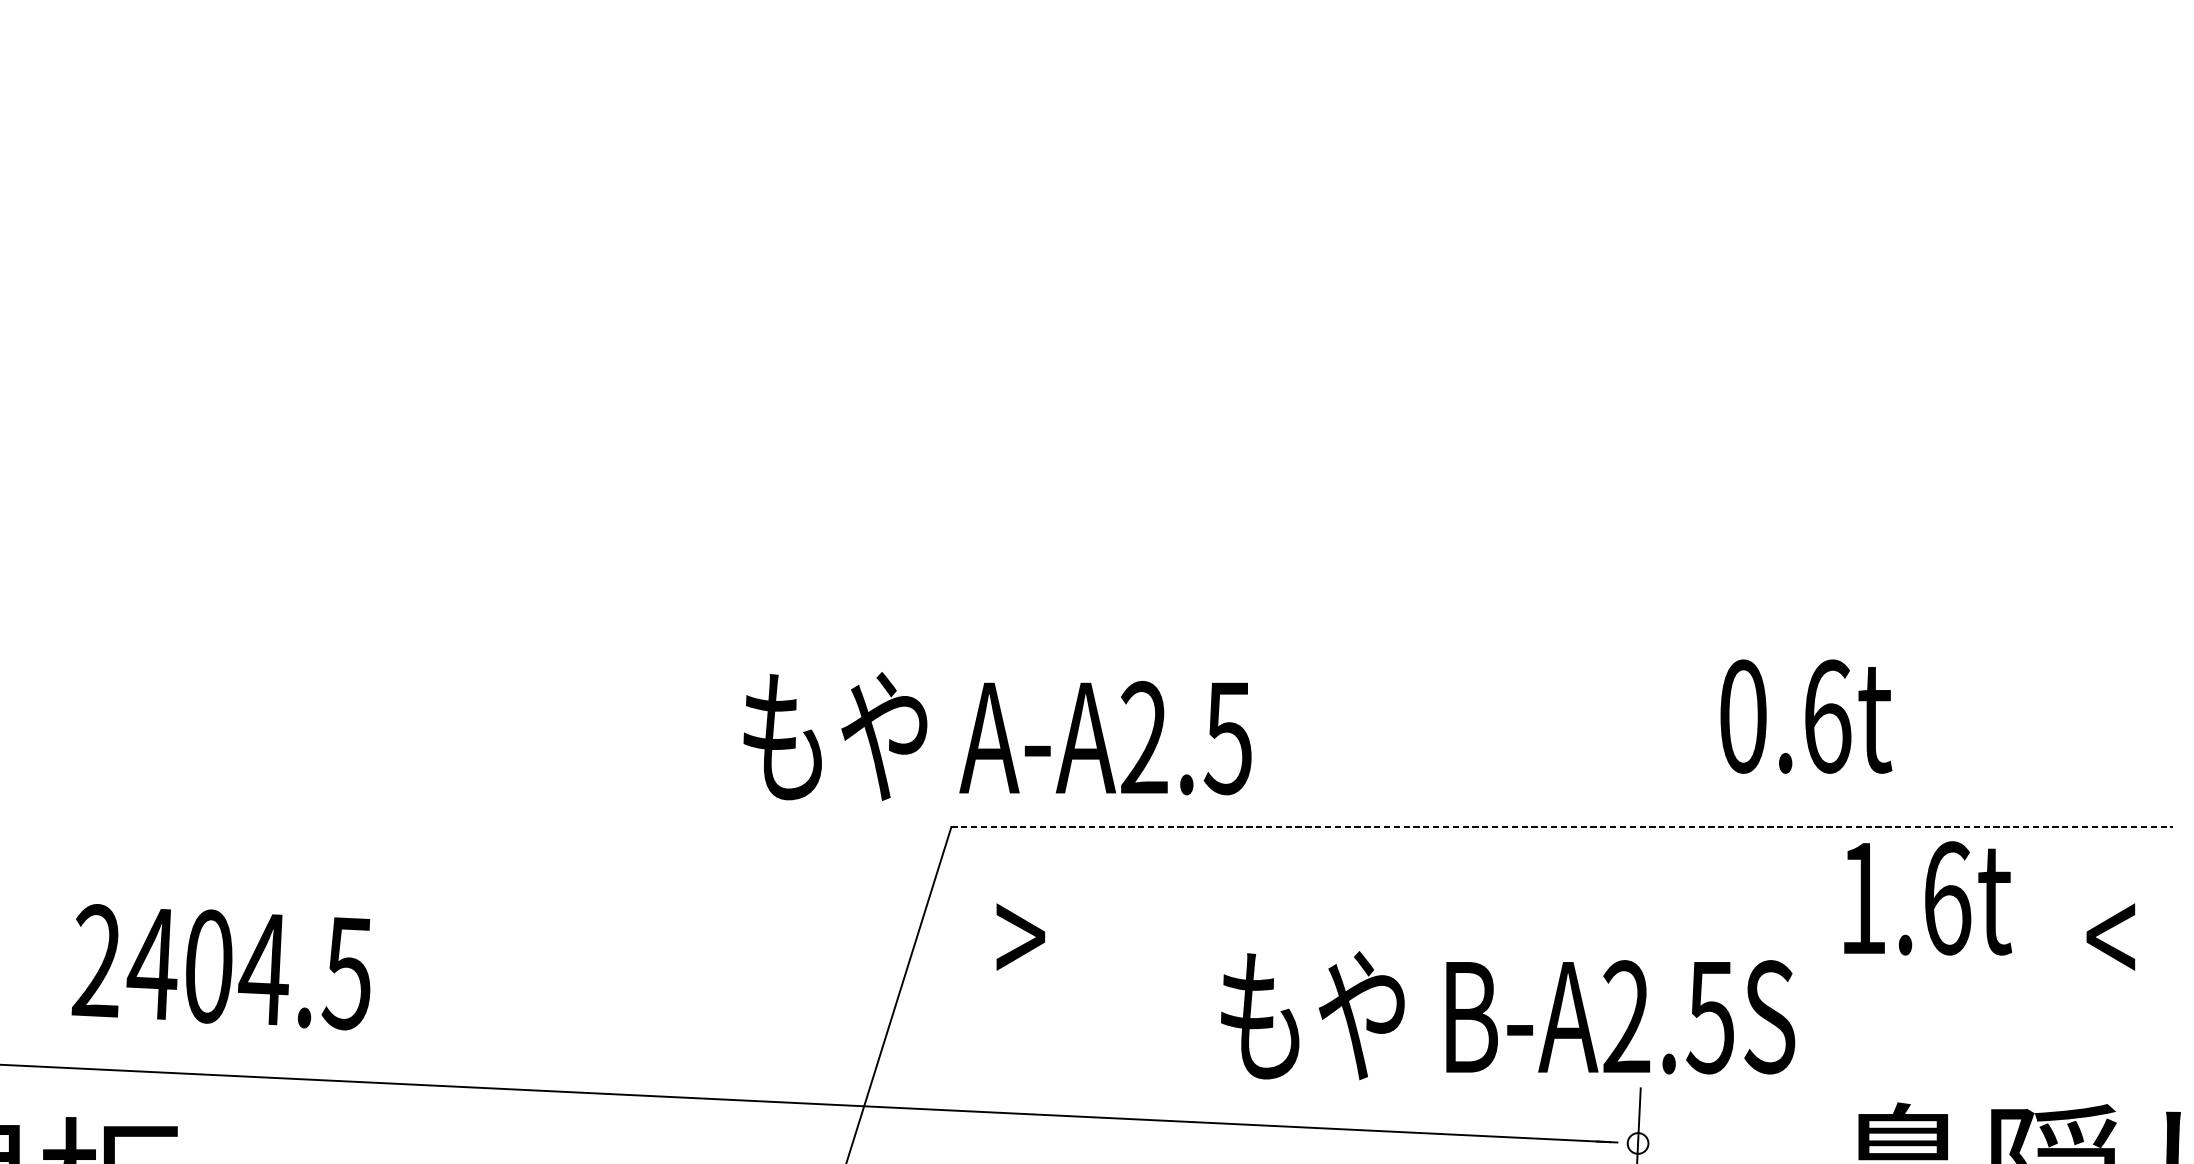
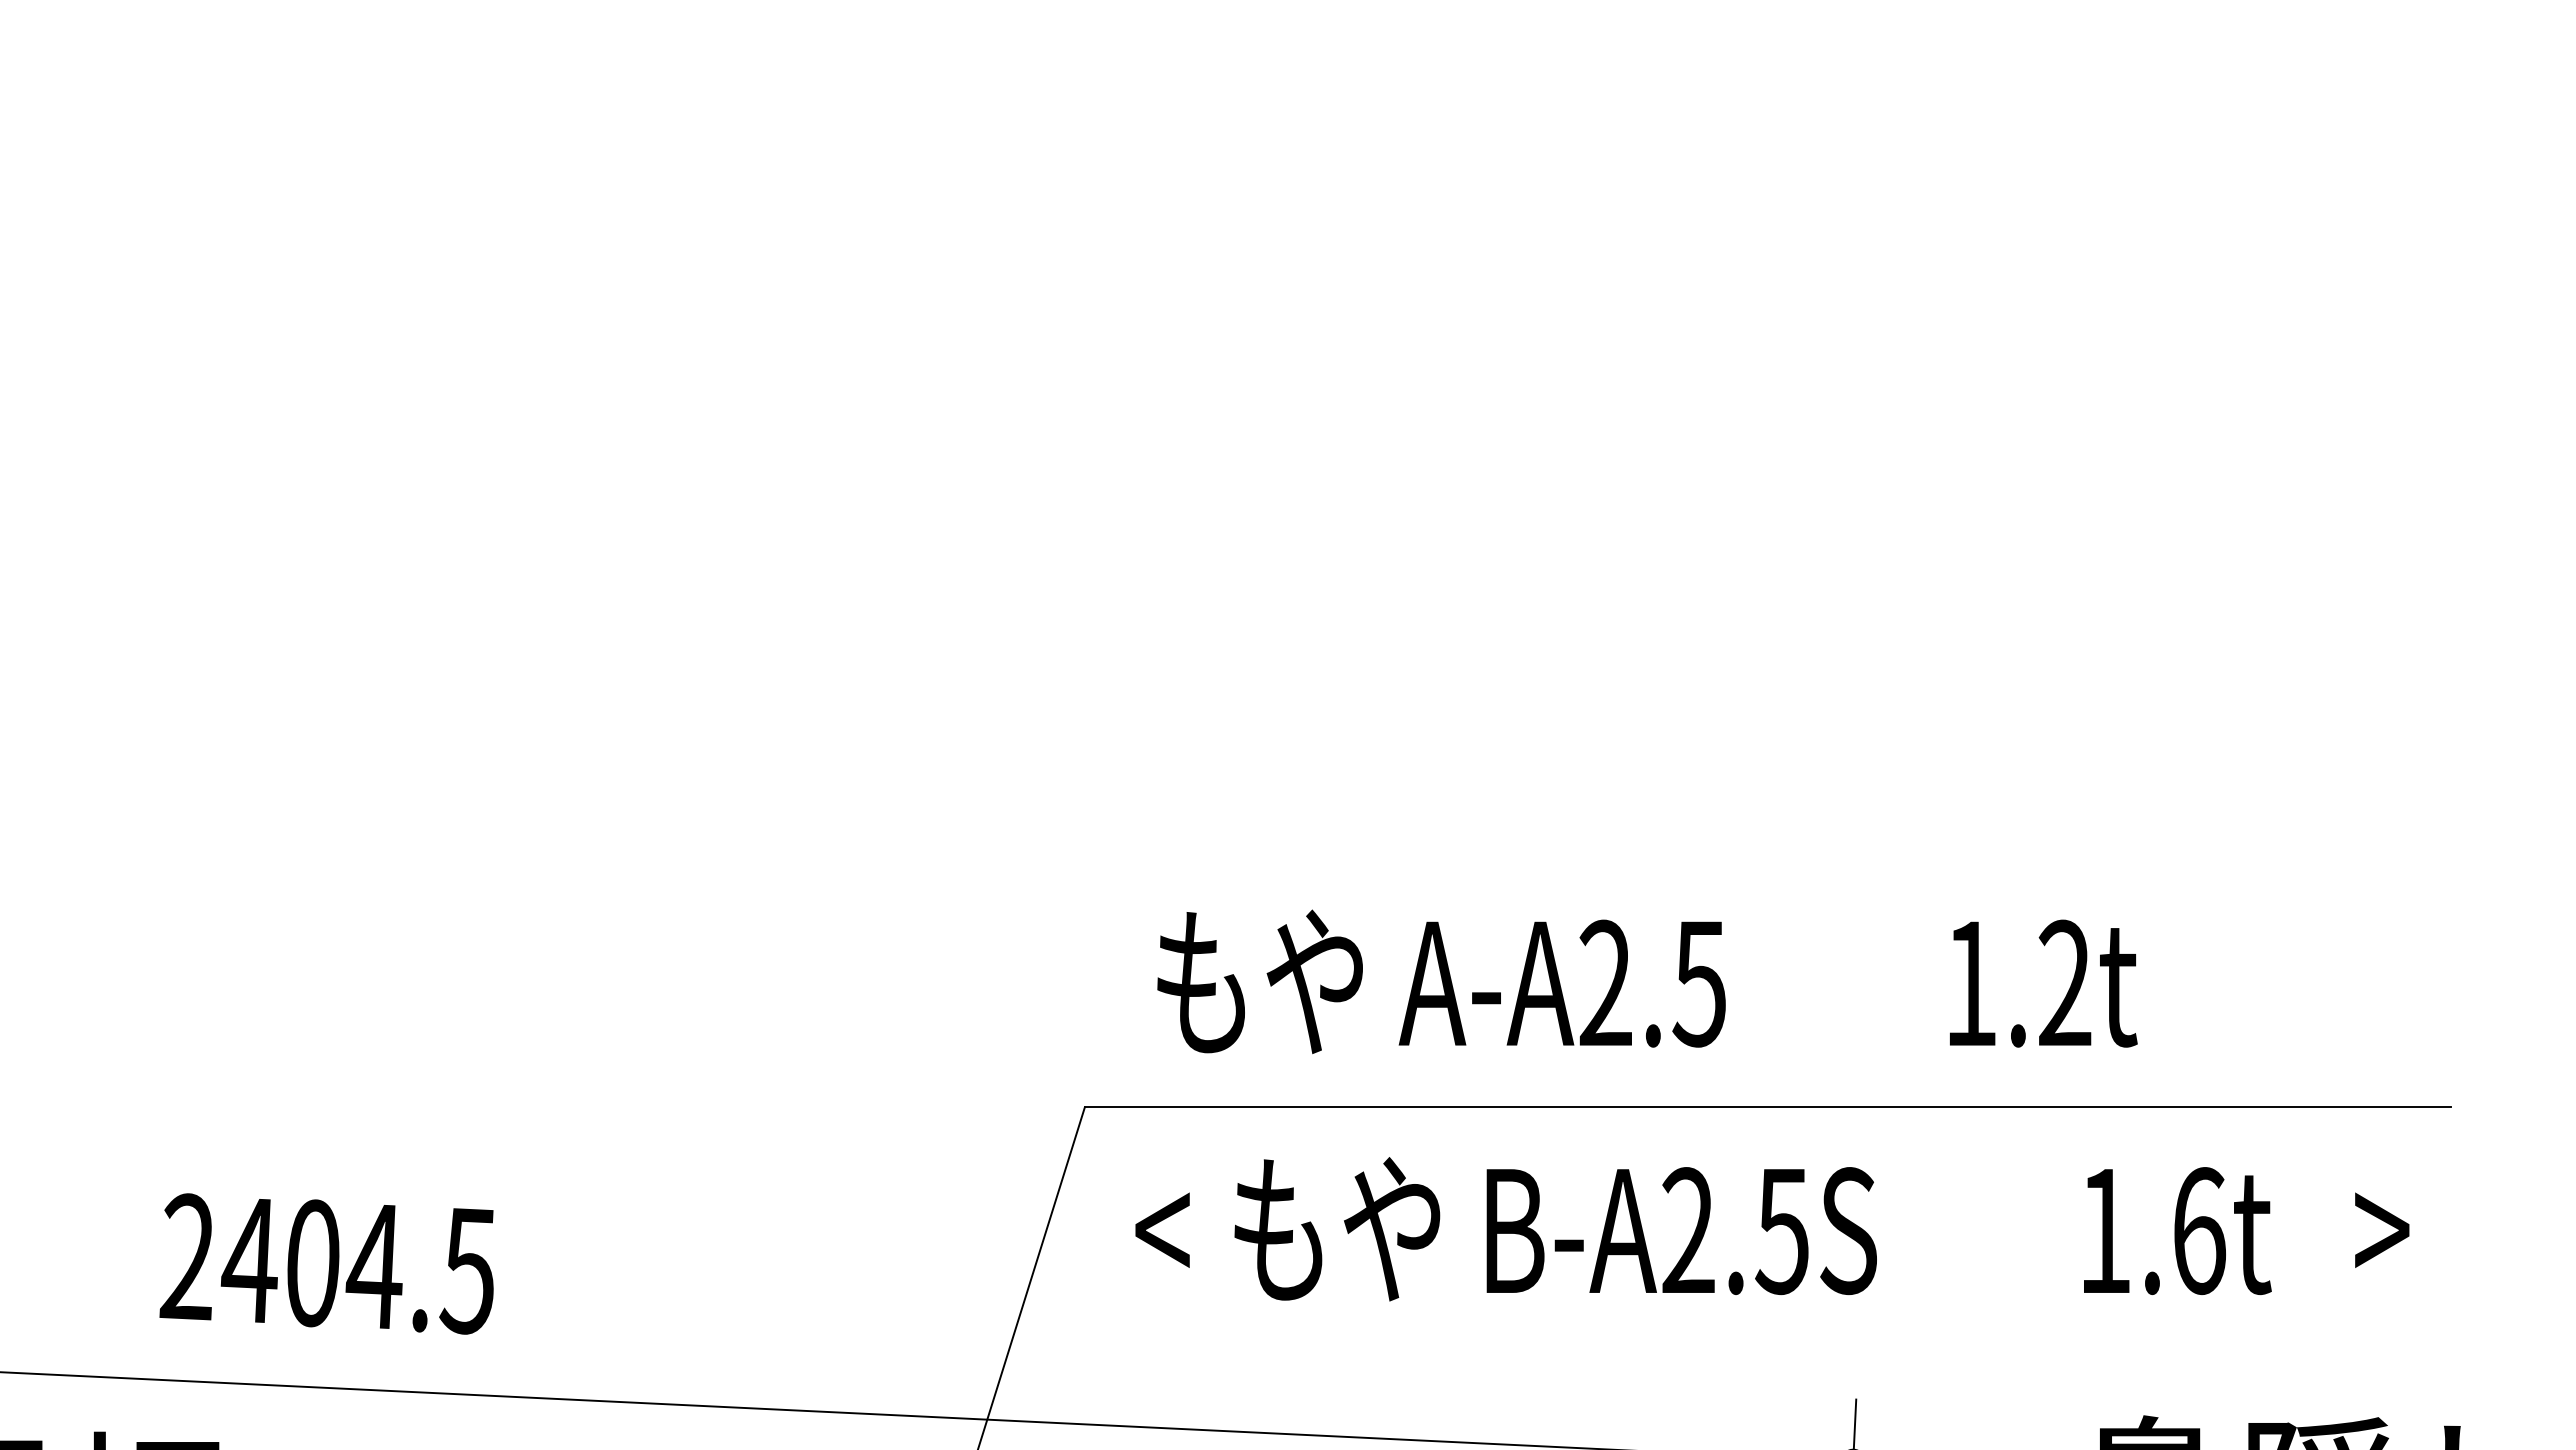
text: (1785, 716) -> (2018, 983), 0.6t -> 1.2t
text: (997, 736) -> (1441, 981), moved
line: (1562, 827) -> (1768, 1107), dashed -> solid
text: (1927, 897) -> (2177, 1230), moved
text: (1020, 936) -> (1162, 1229), > -> <
text: (2111, 936) -> (2382, 1229), < -> >
text: (220, 966) -> (326, 1263), moved
text: (1507, 1015) -> (1555, 1229), moved

